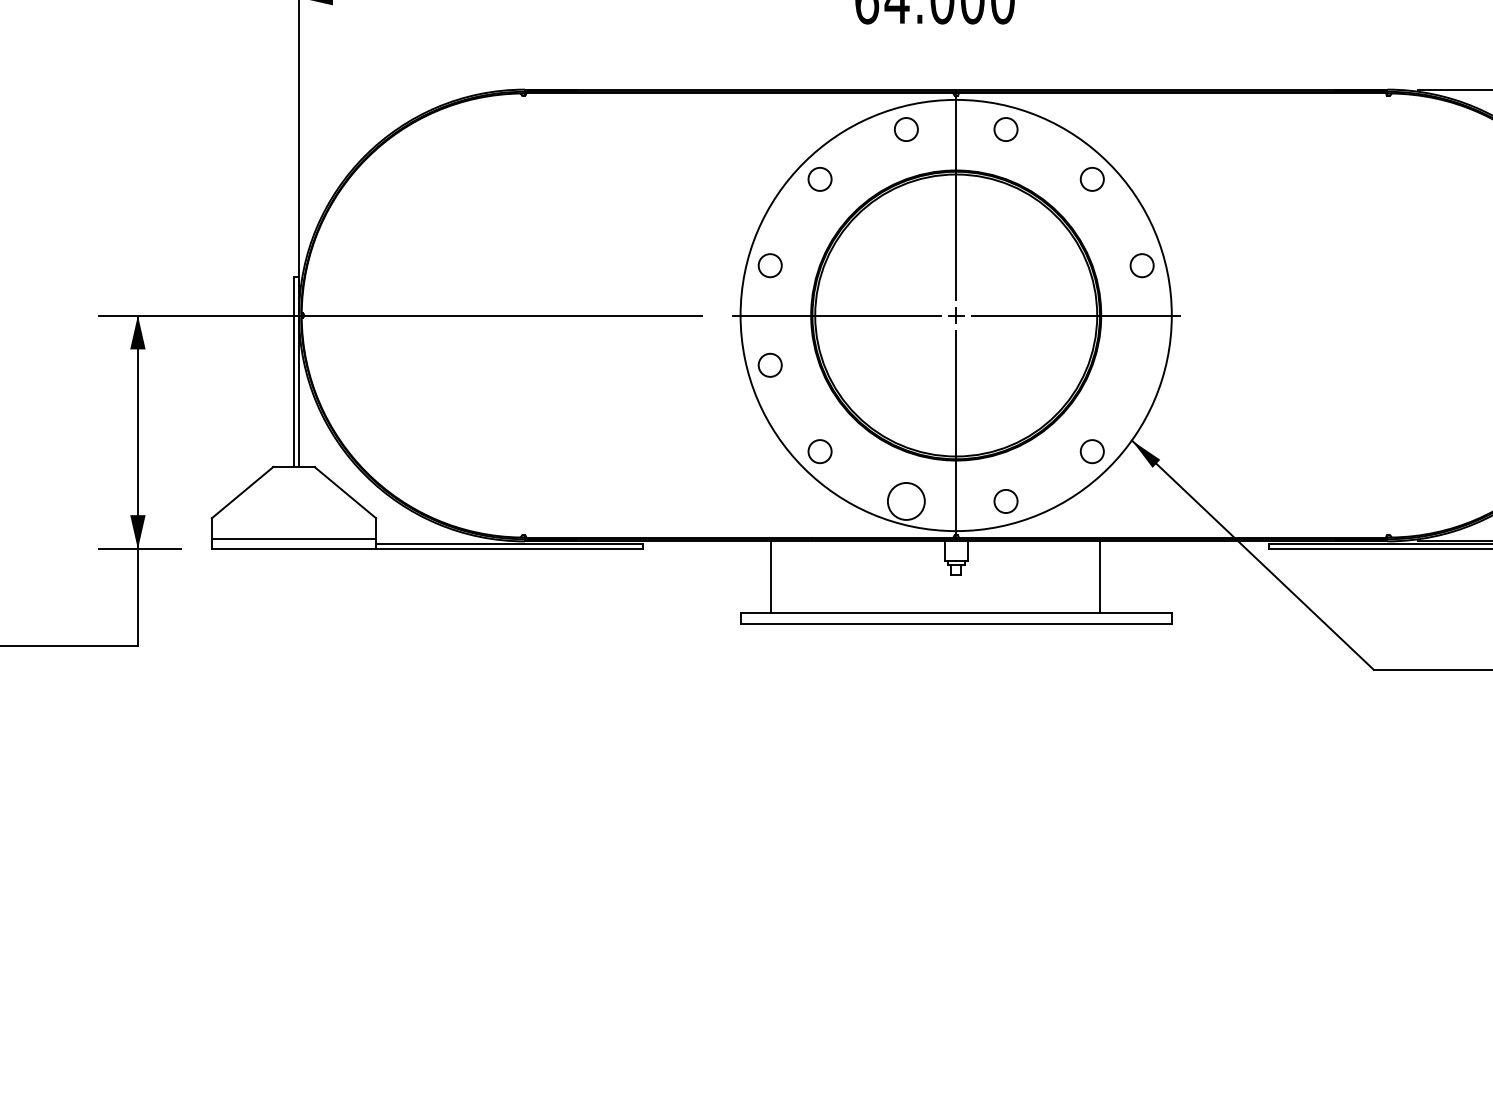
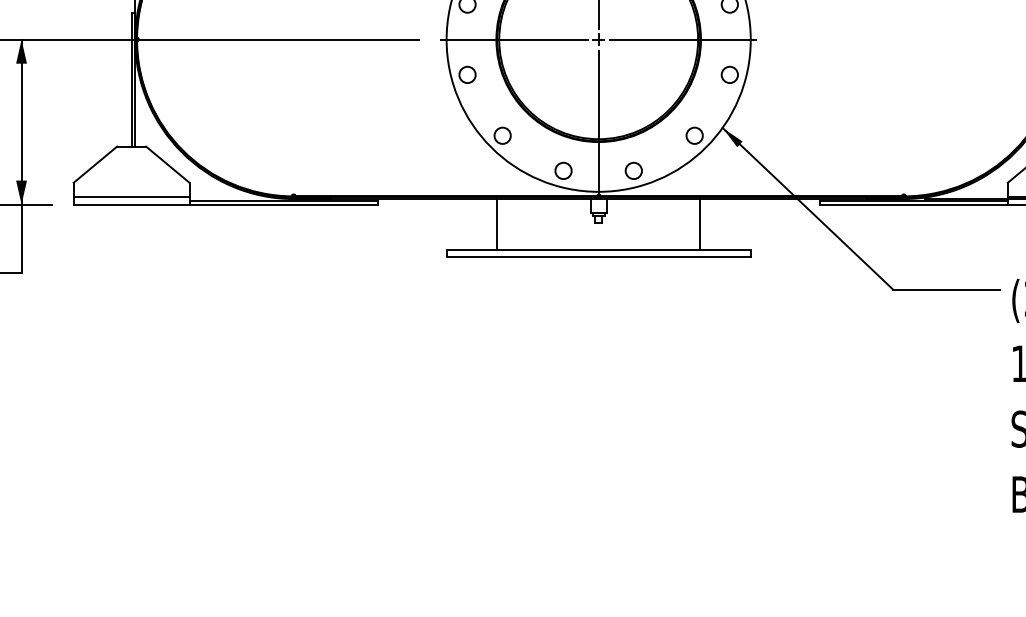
circle: (1141, 364) -> (729, 74), added
circle: (905, 501) -> (562, 170), size x0.62
line: (771, 577) -> (497, 224), moved

